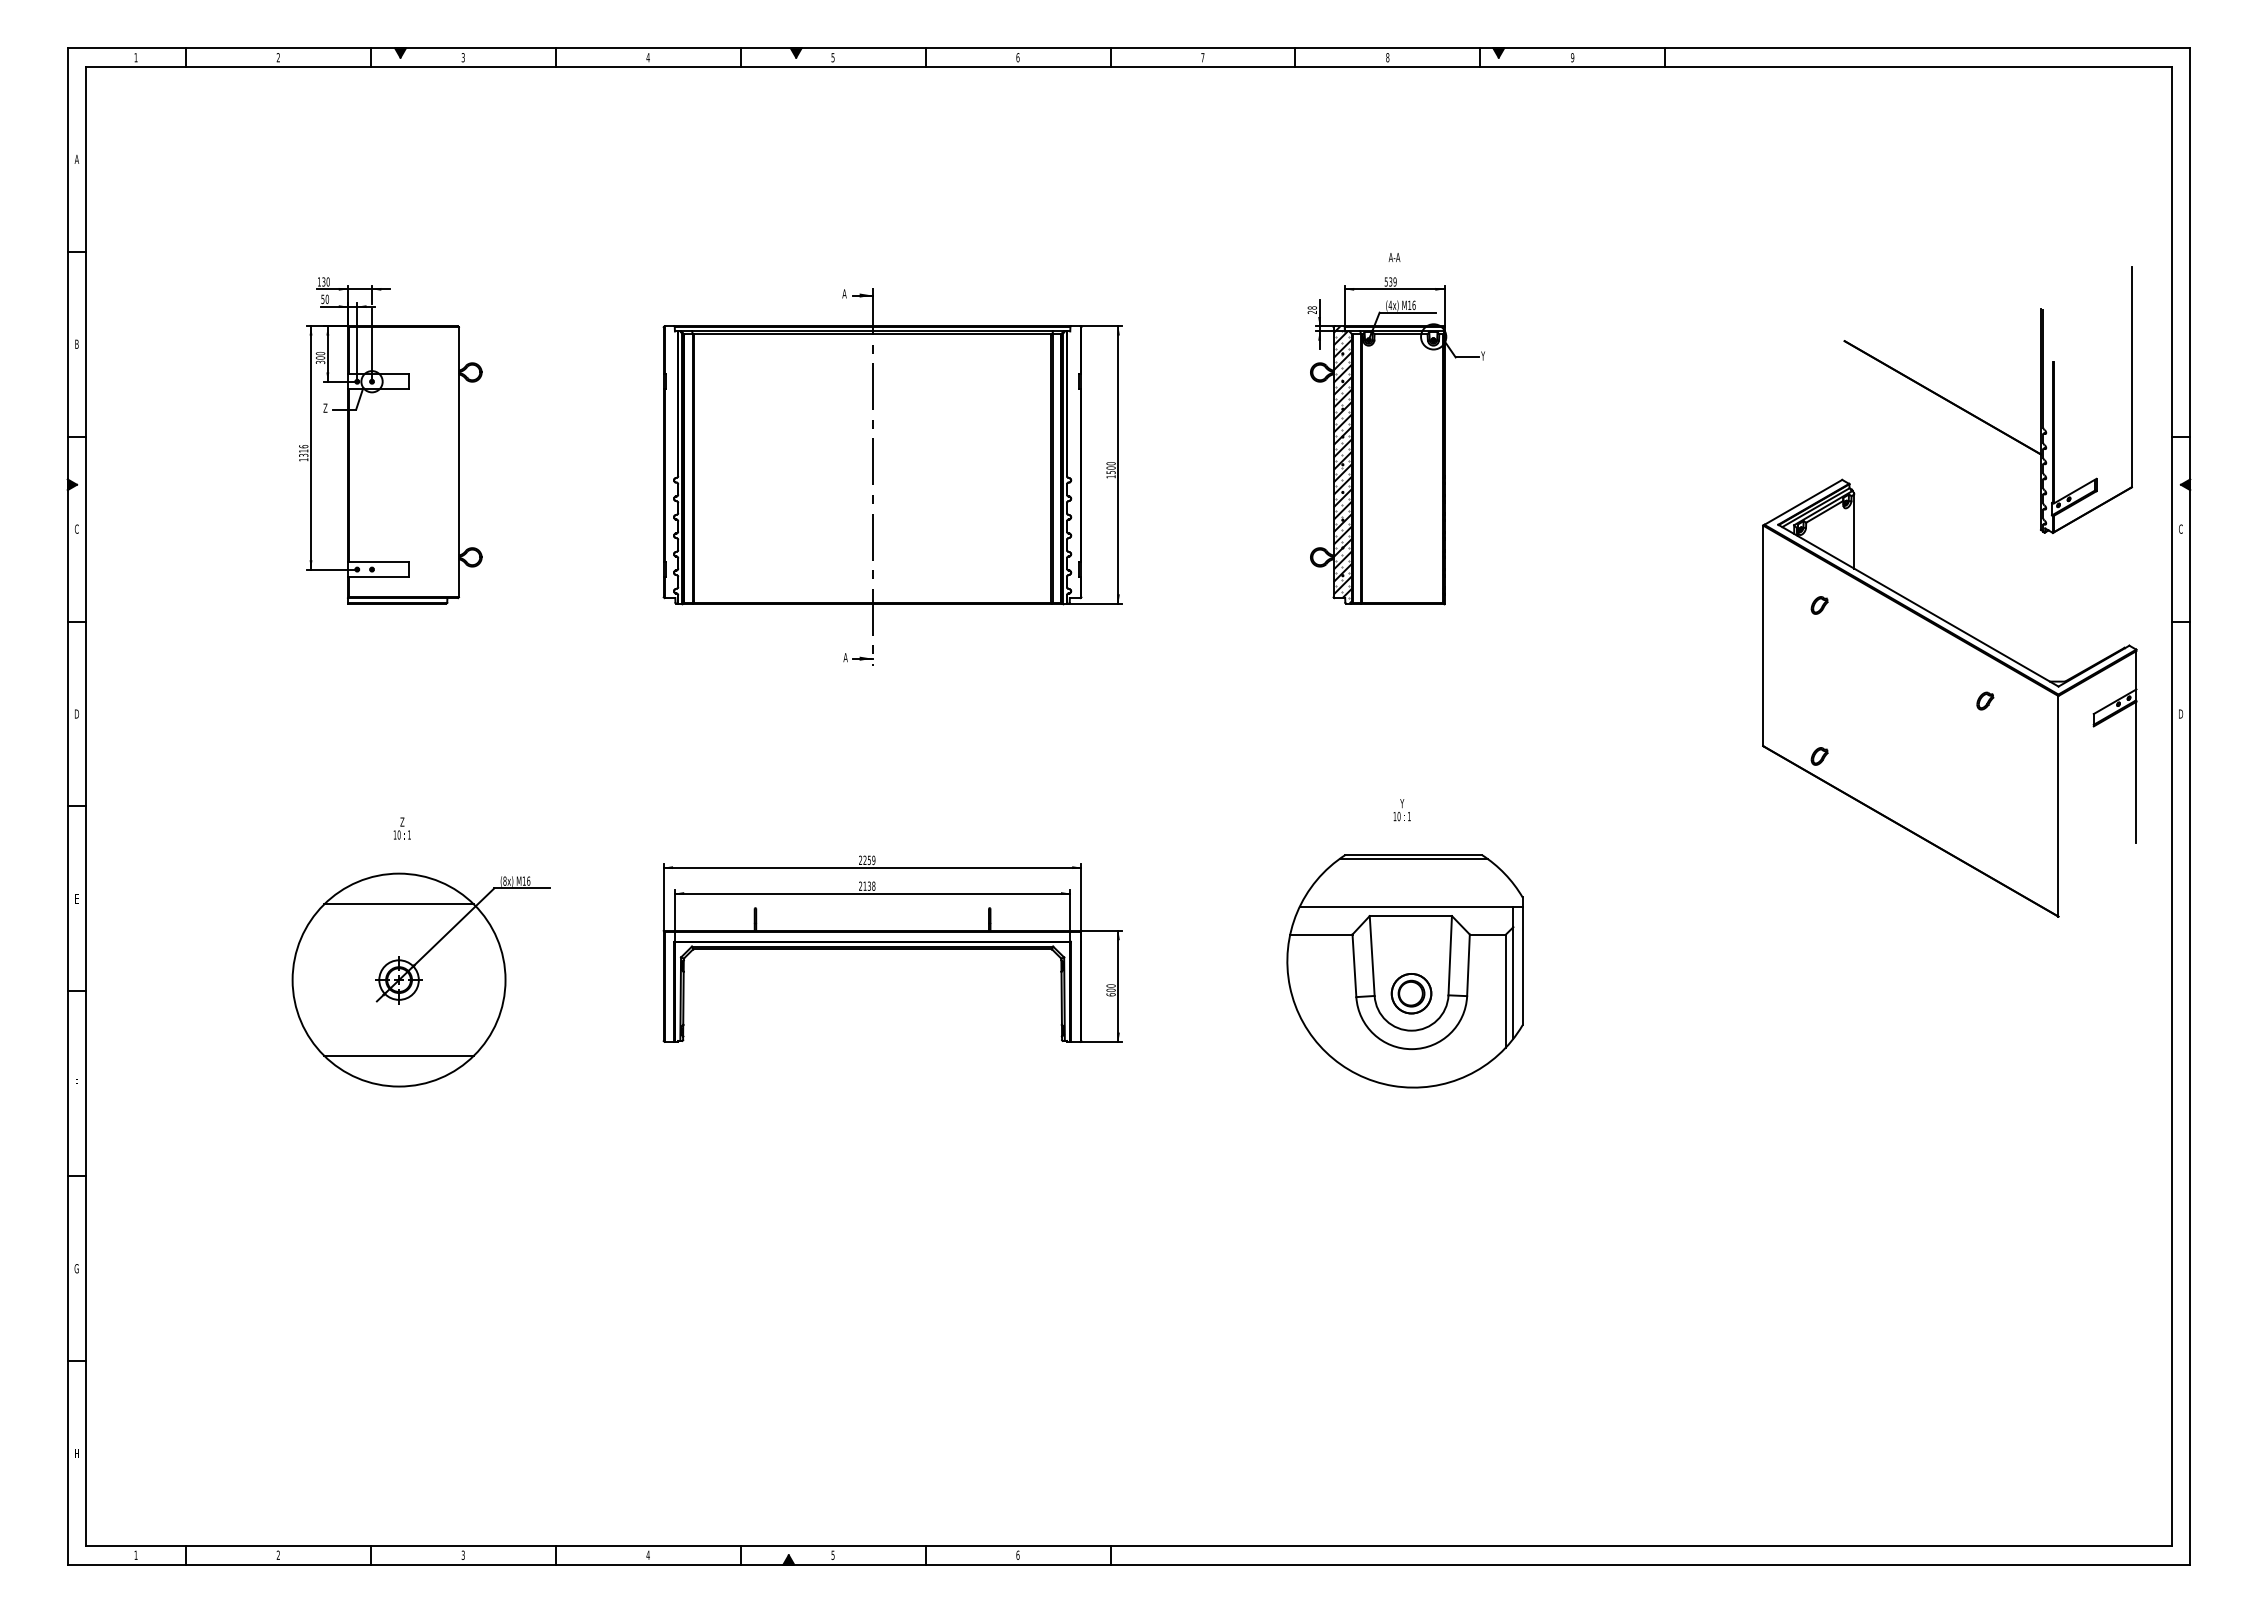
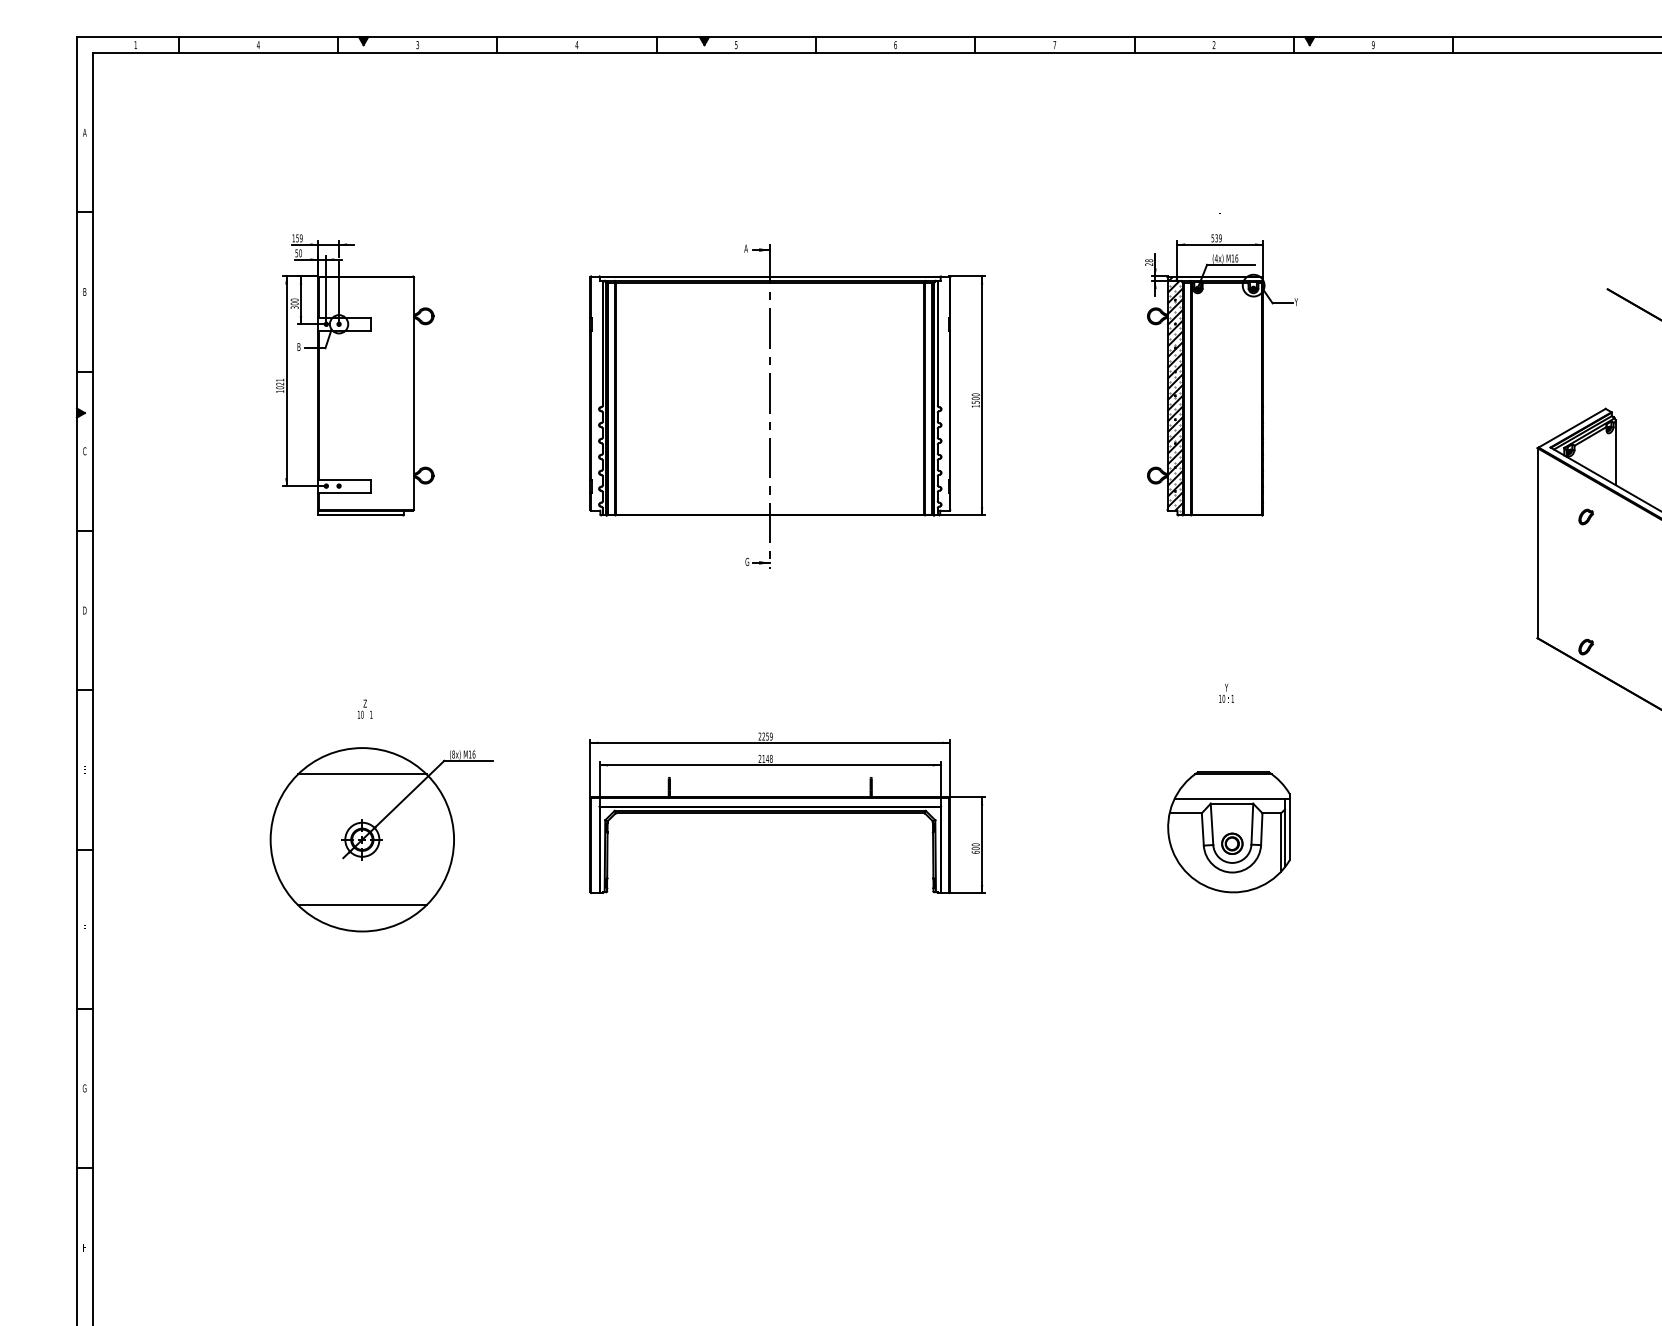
text: (278, 57) -> (258, 44), 2 -> 4
text: (1387, 57) -> (1213, 44), 8 -> 2
text: (1394, 257) -> (1219, 217), A-A -> F
text: (325, 281) -> (298, 237), 130 -> 159
text: (325, 407) -> (298, 346), Z -> B
text: (303, 451) -> (280, 384), 1316 -> 1021
text: (845, 657) -> (746, 561), A -> G
text: (869, 885) -> (767, 758), 2138 -> 2148
part: (1404, 971) -> (1228, 832), size x0.6

